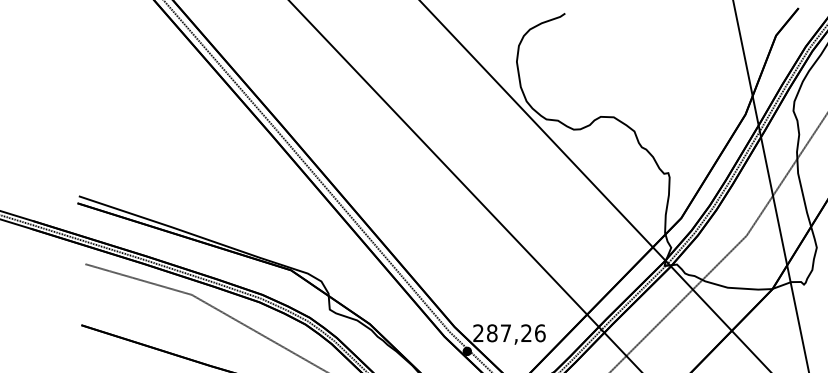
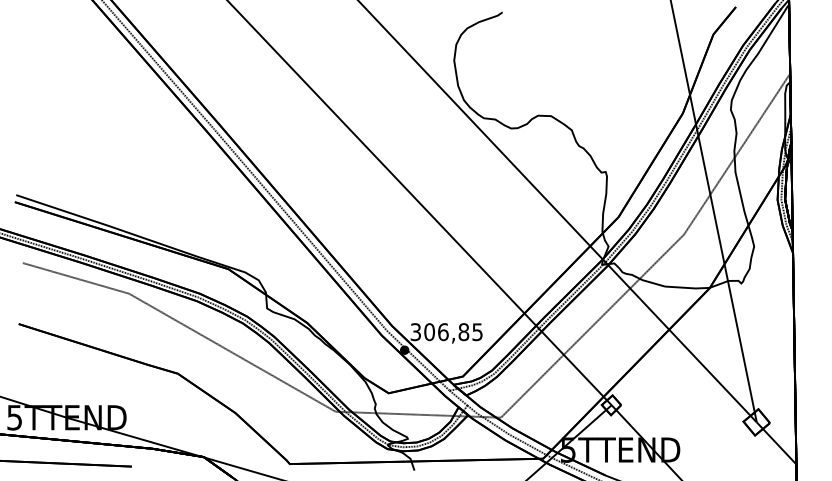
text: (509, 333) -> (446, 332), 287,26 -> 306,85

